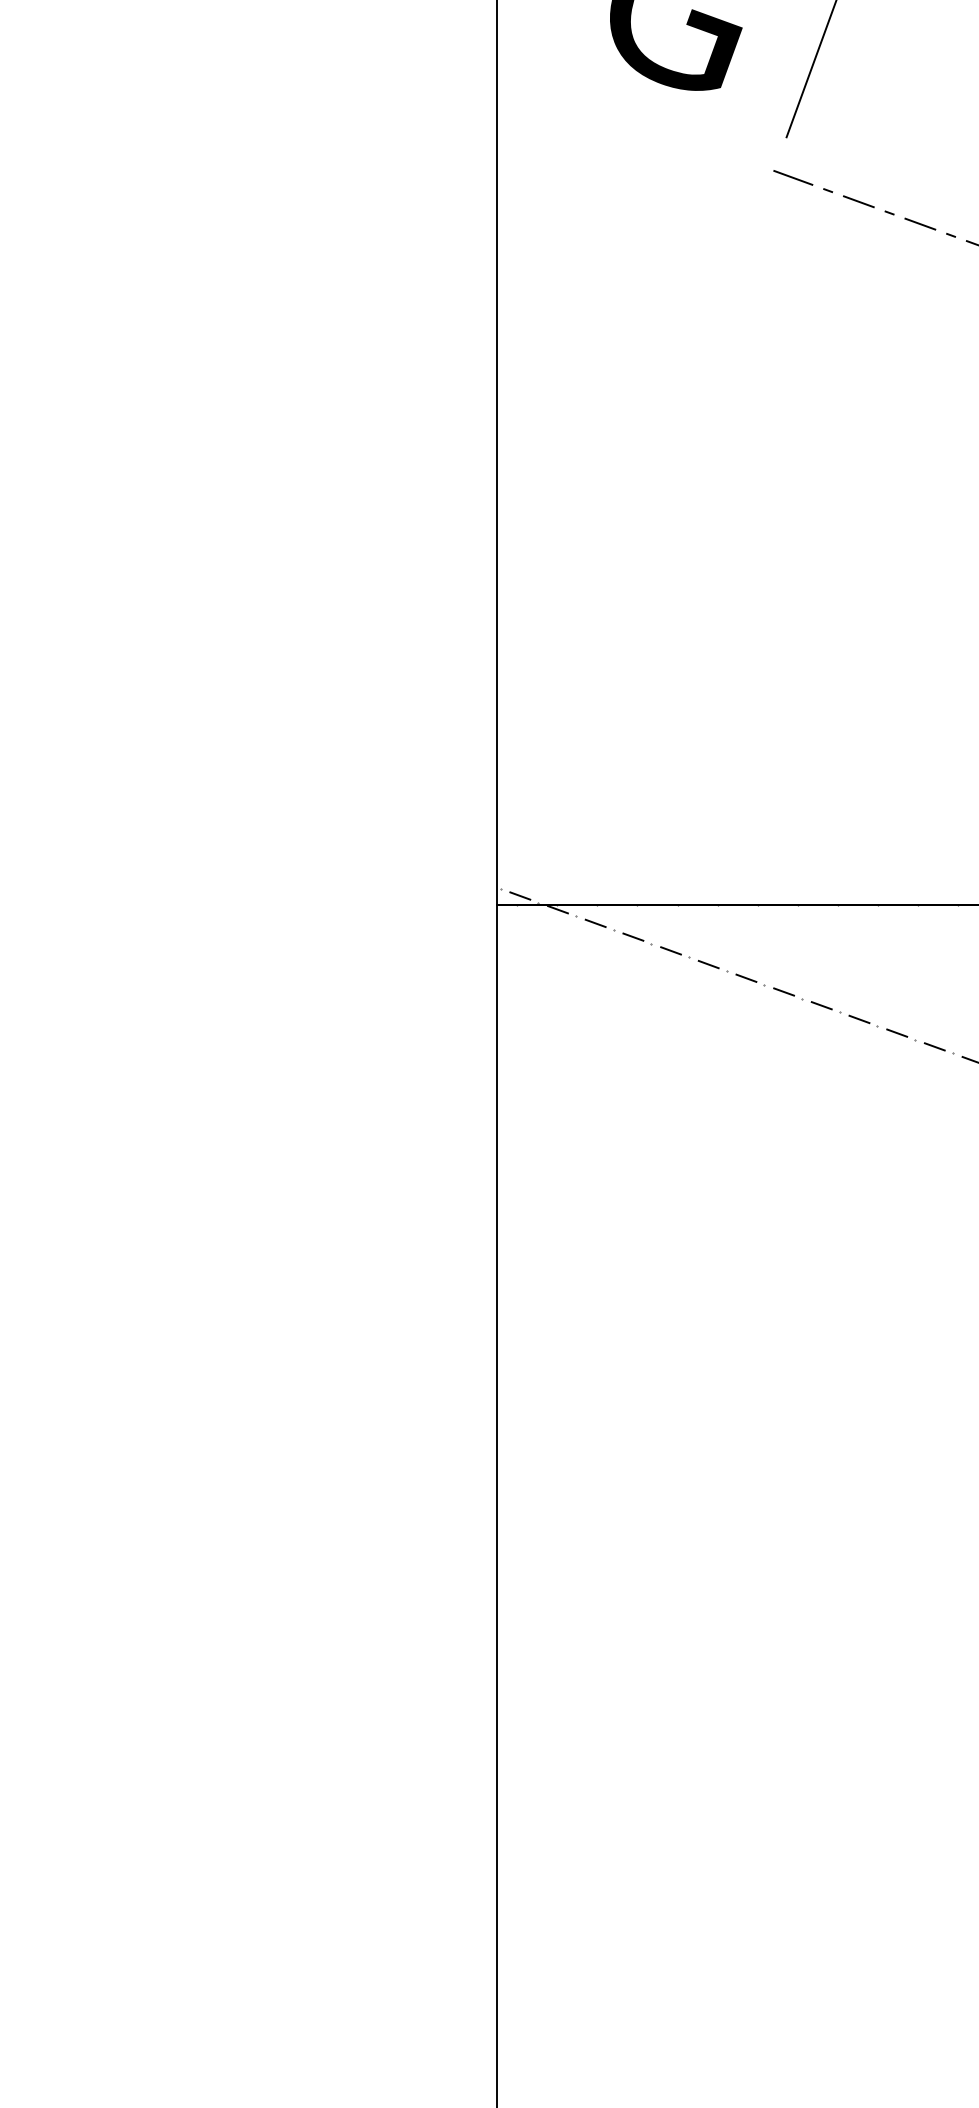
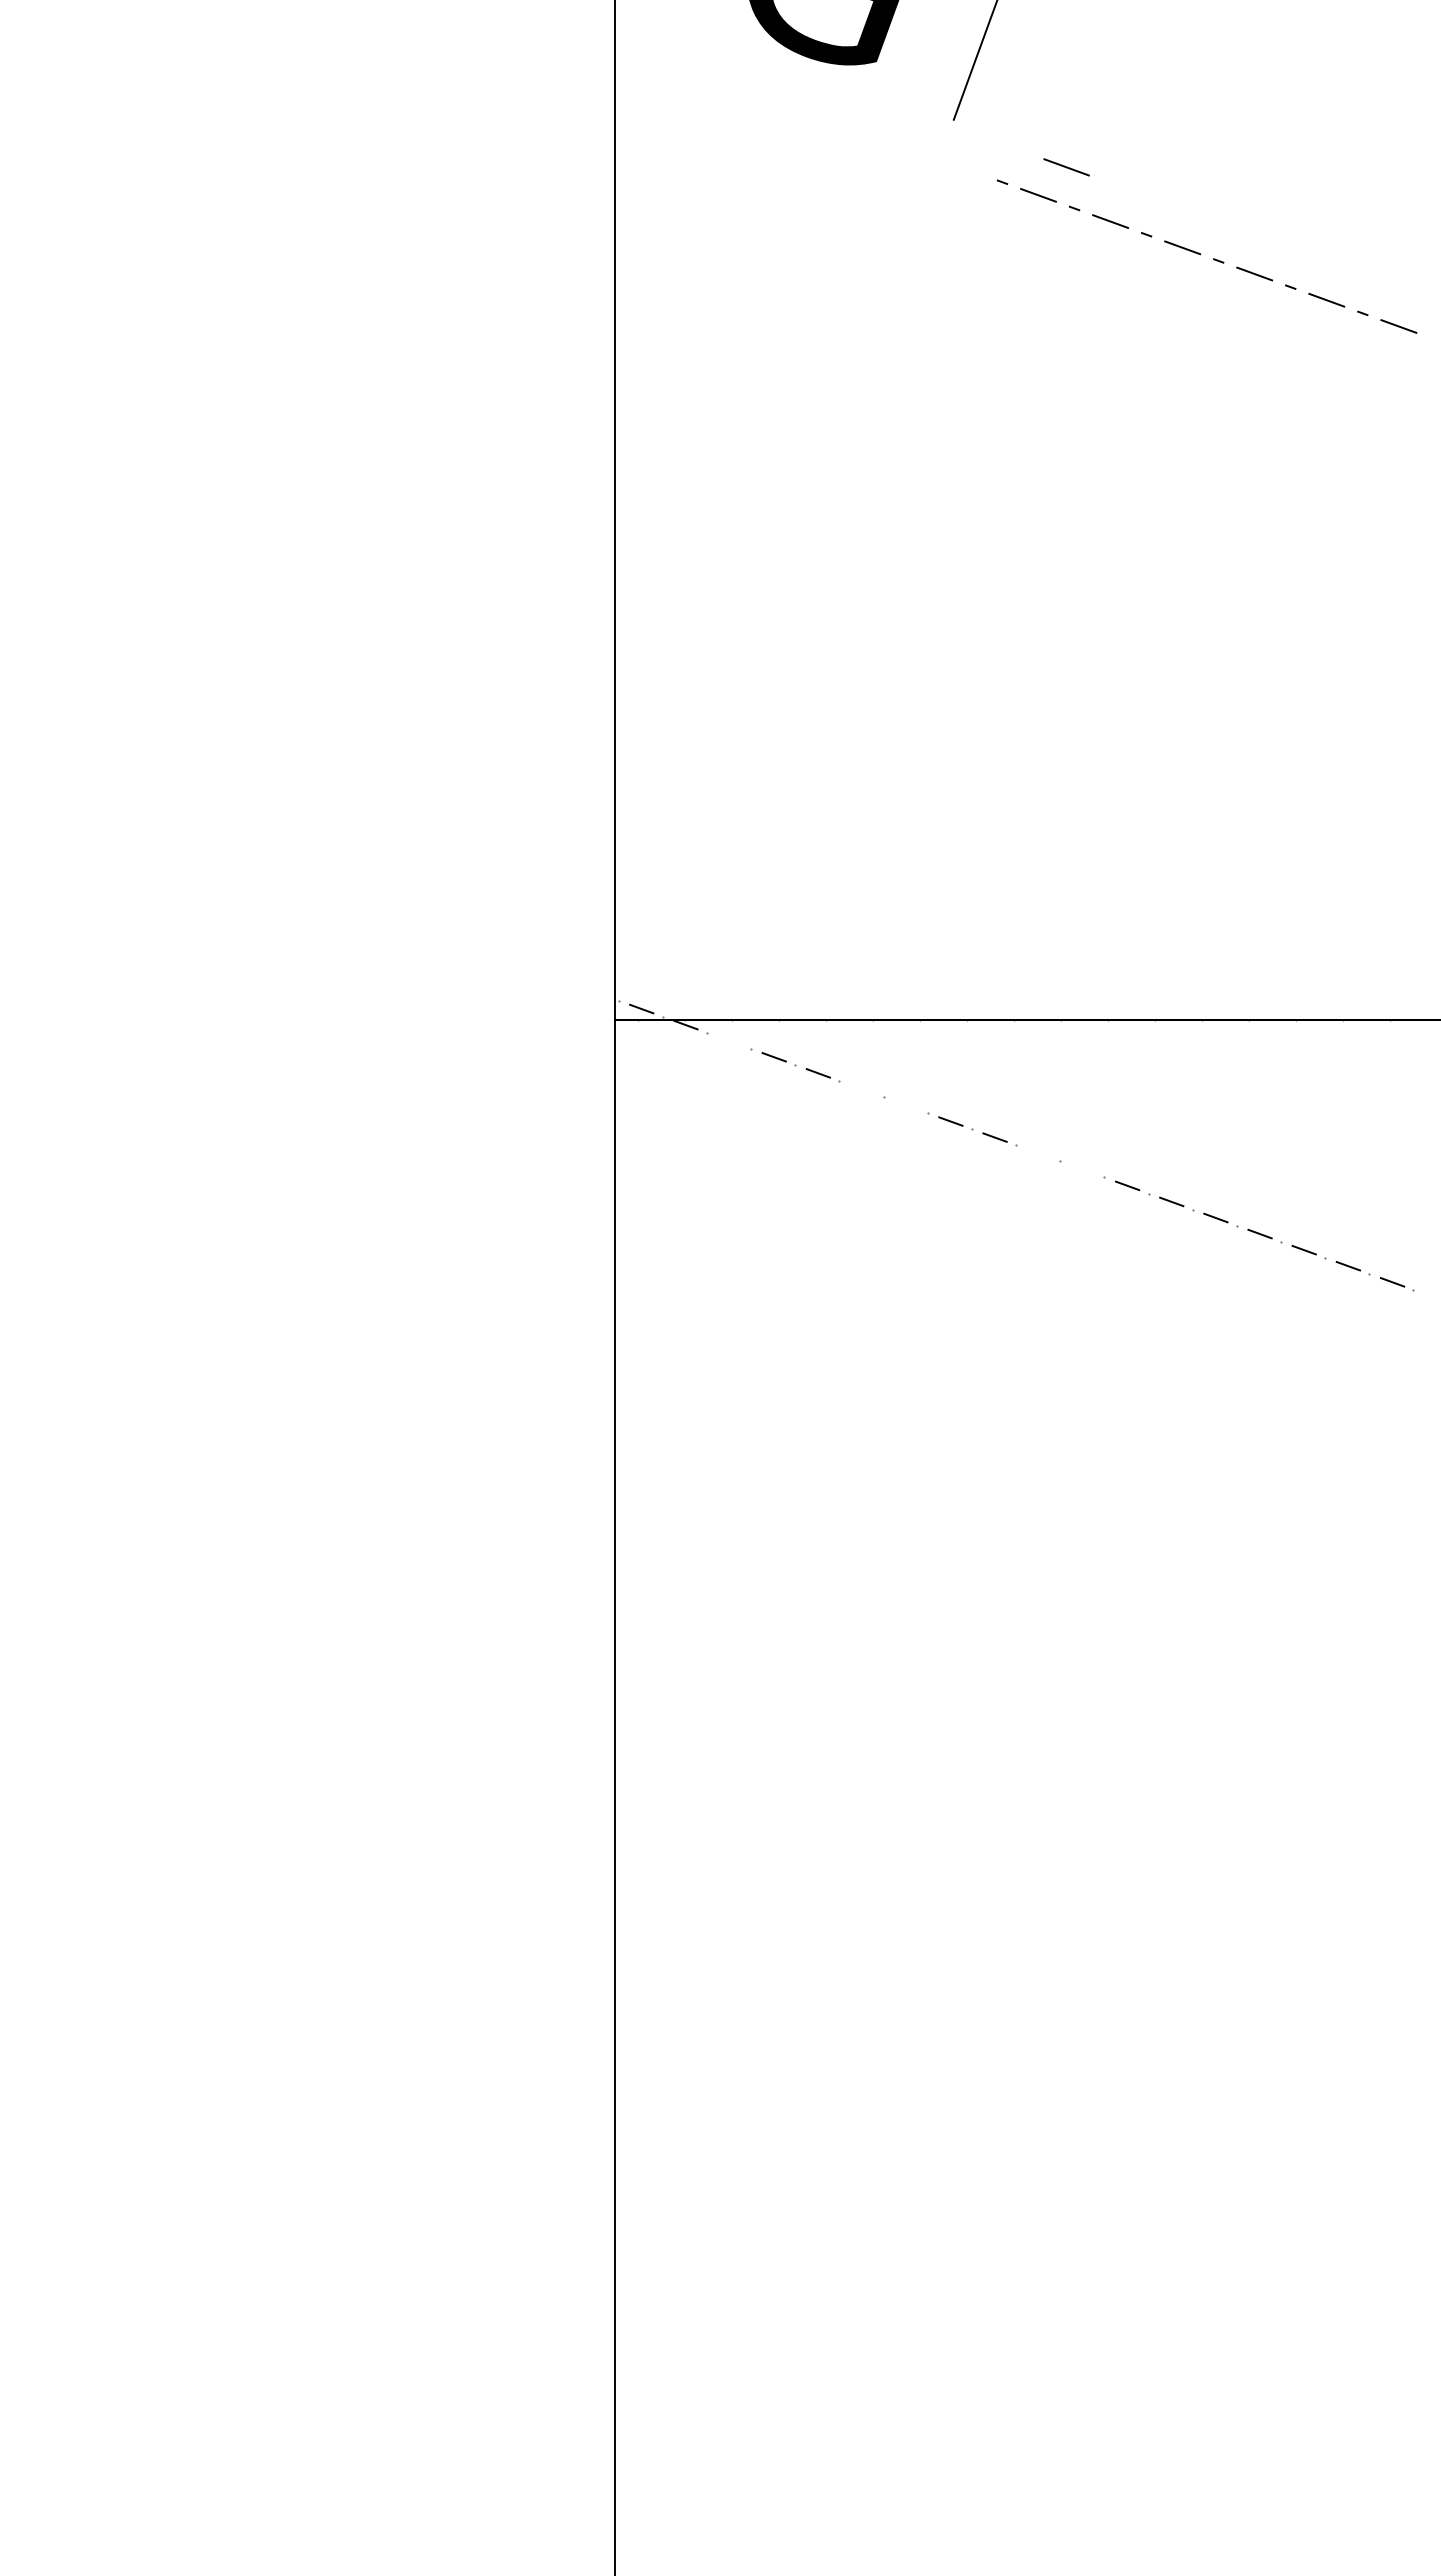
line: (793, 178) -> (1066, 167), moved
line: (595, 922) -> (729, 1040), removed
line: (708, 964) -> (862, 1089), removed
line: (746, 978) -> (906, 1105), removed
line: (858, 1019) -> (1038, 1153), removed
line: (897, 1032) -> (1083, 1169), removed

